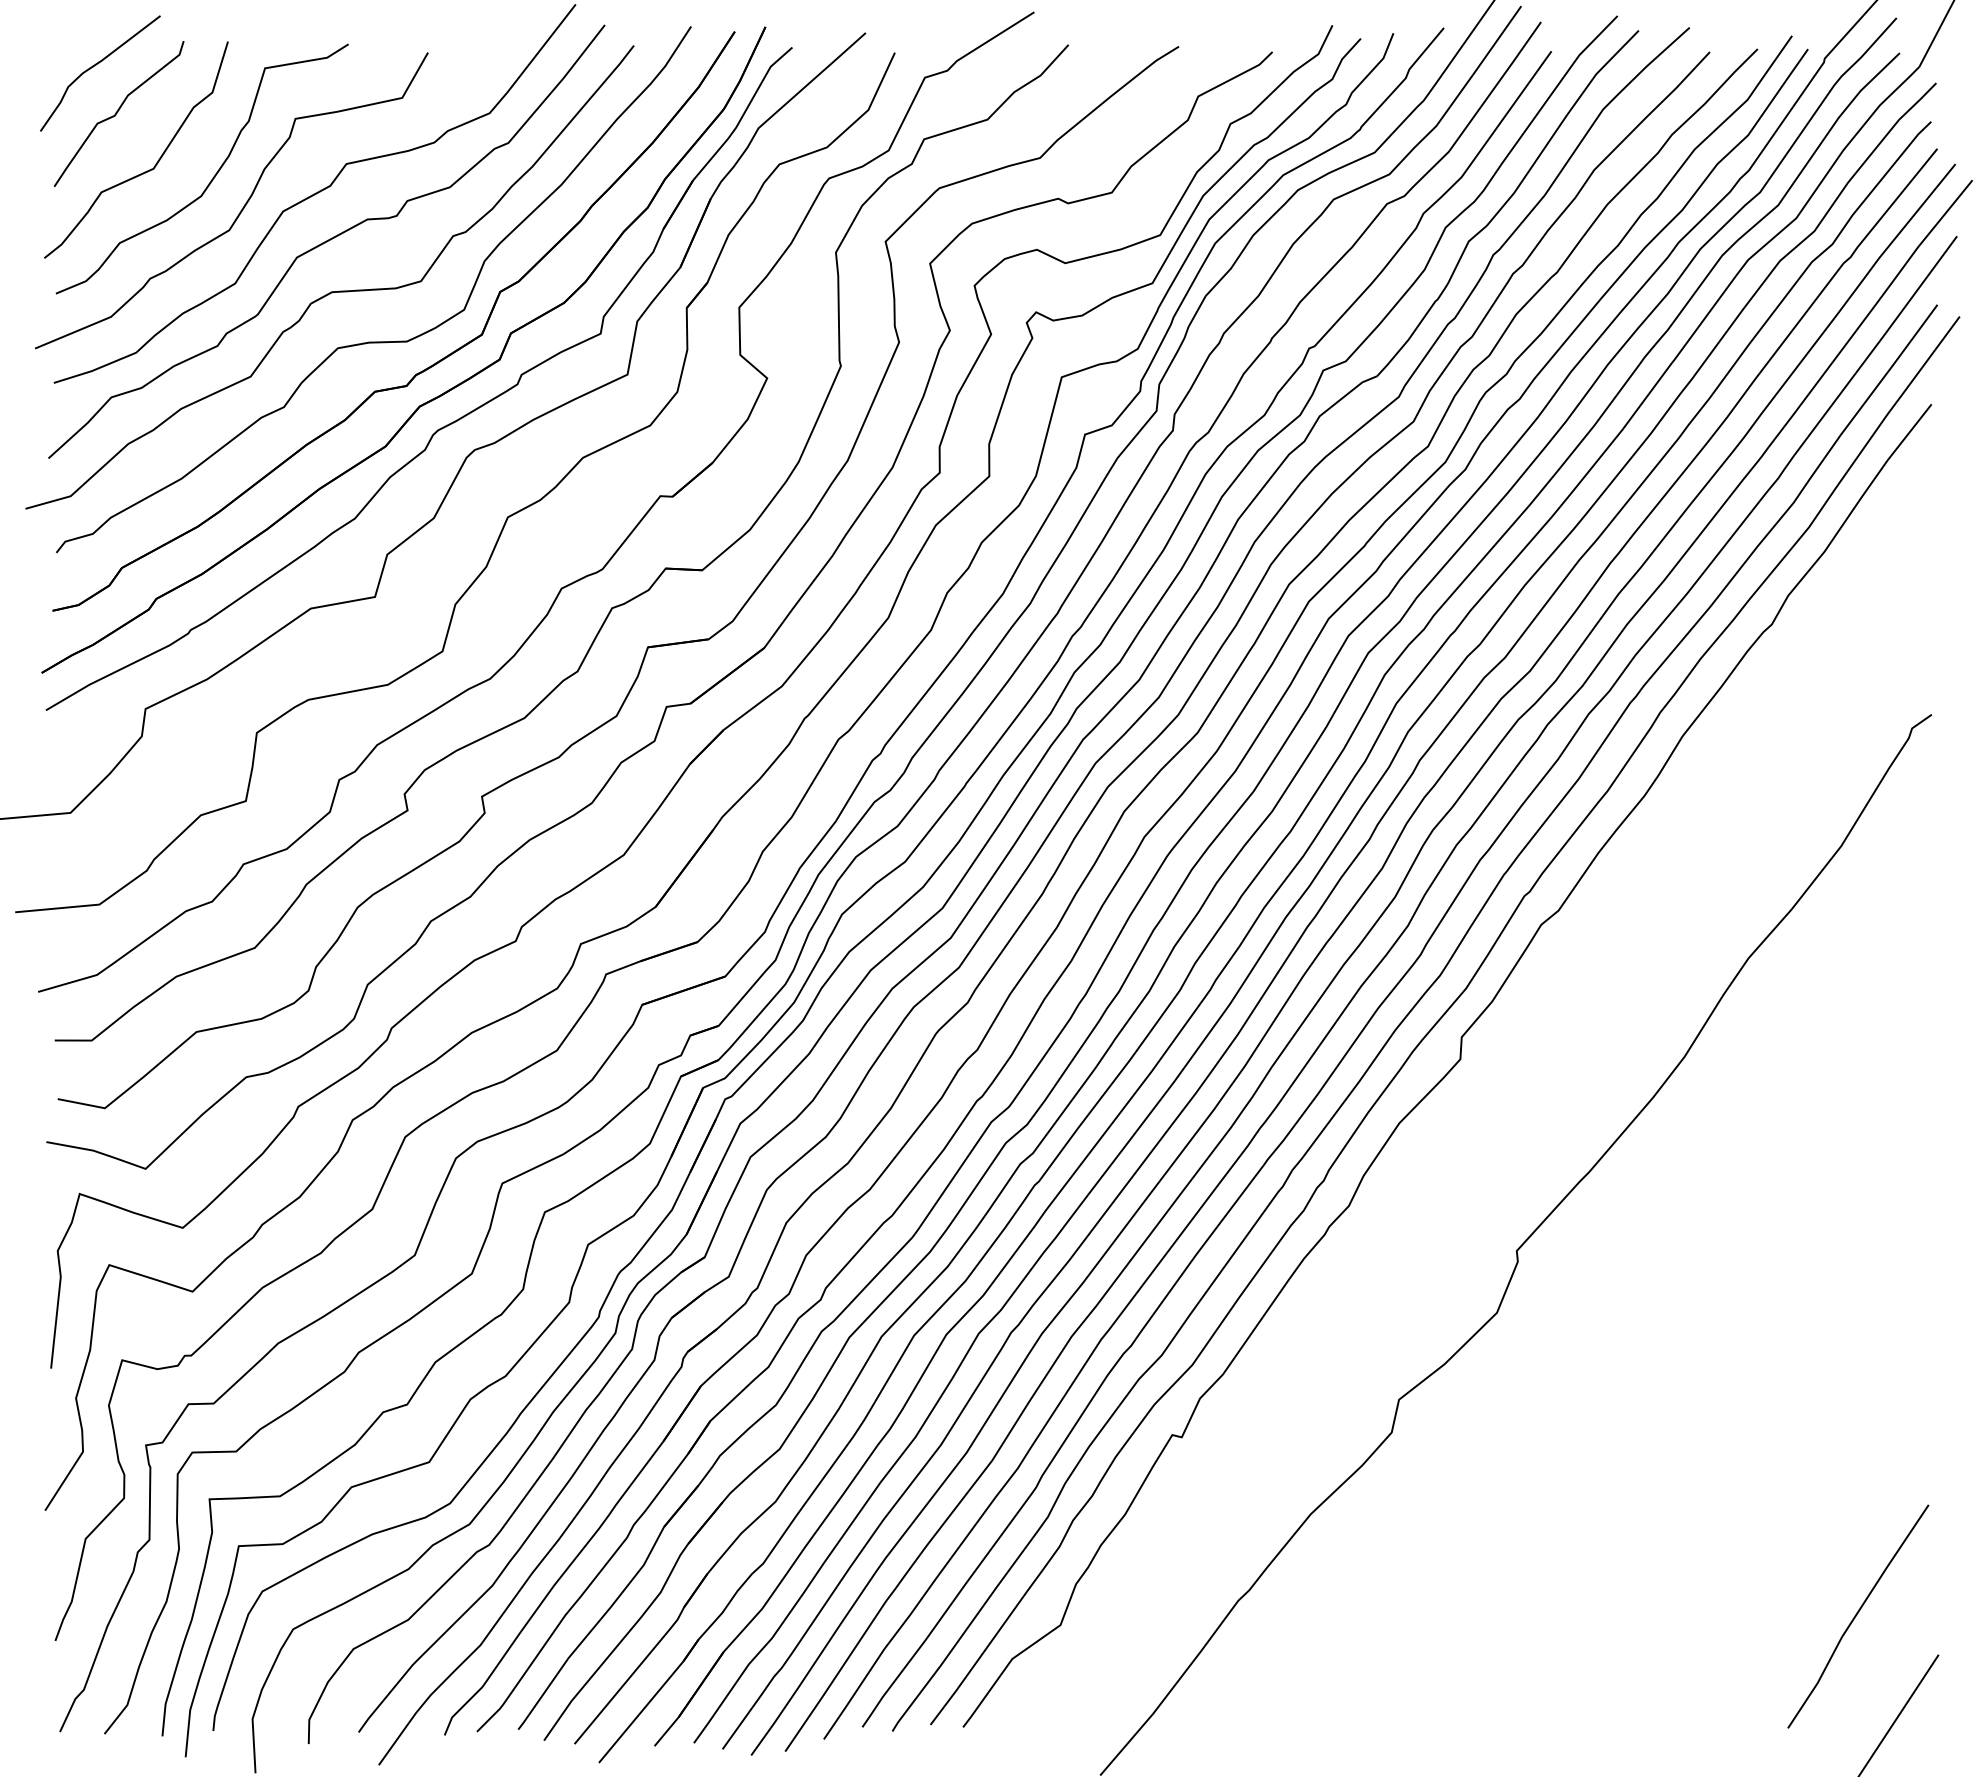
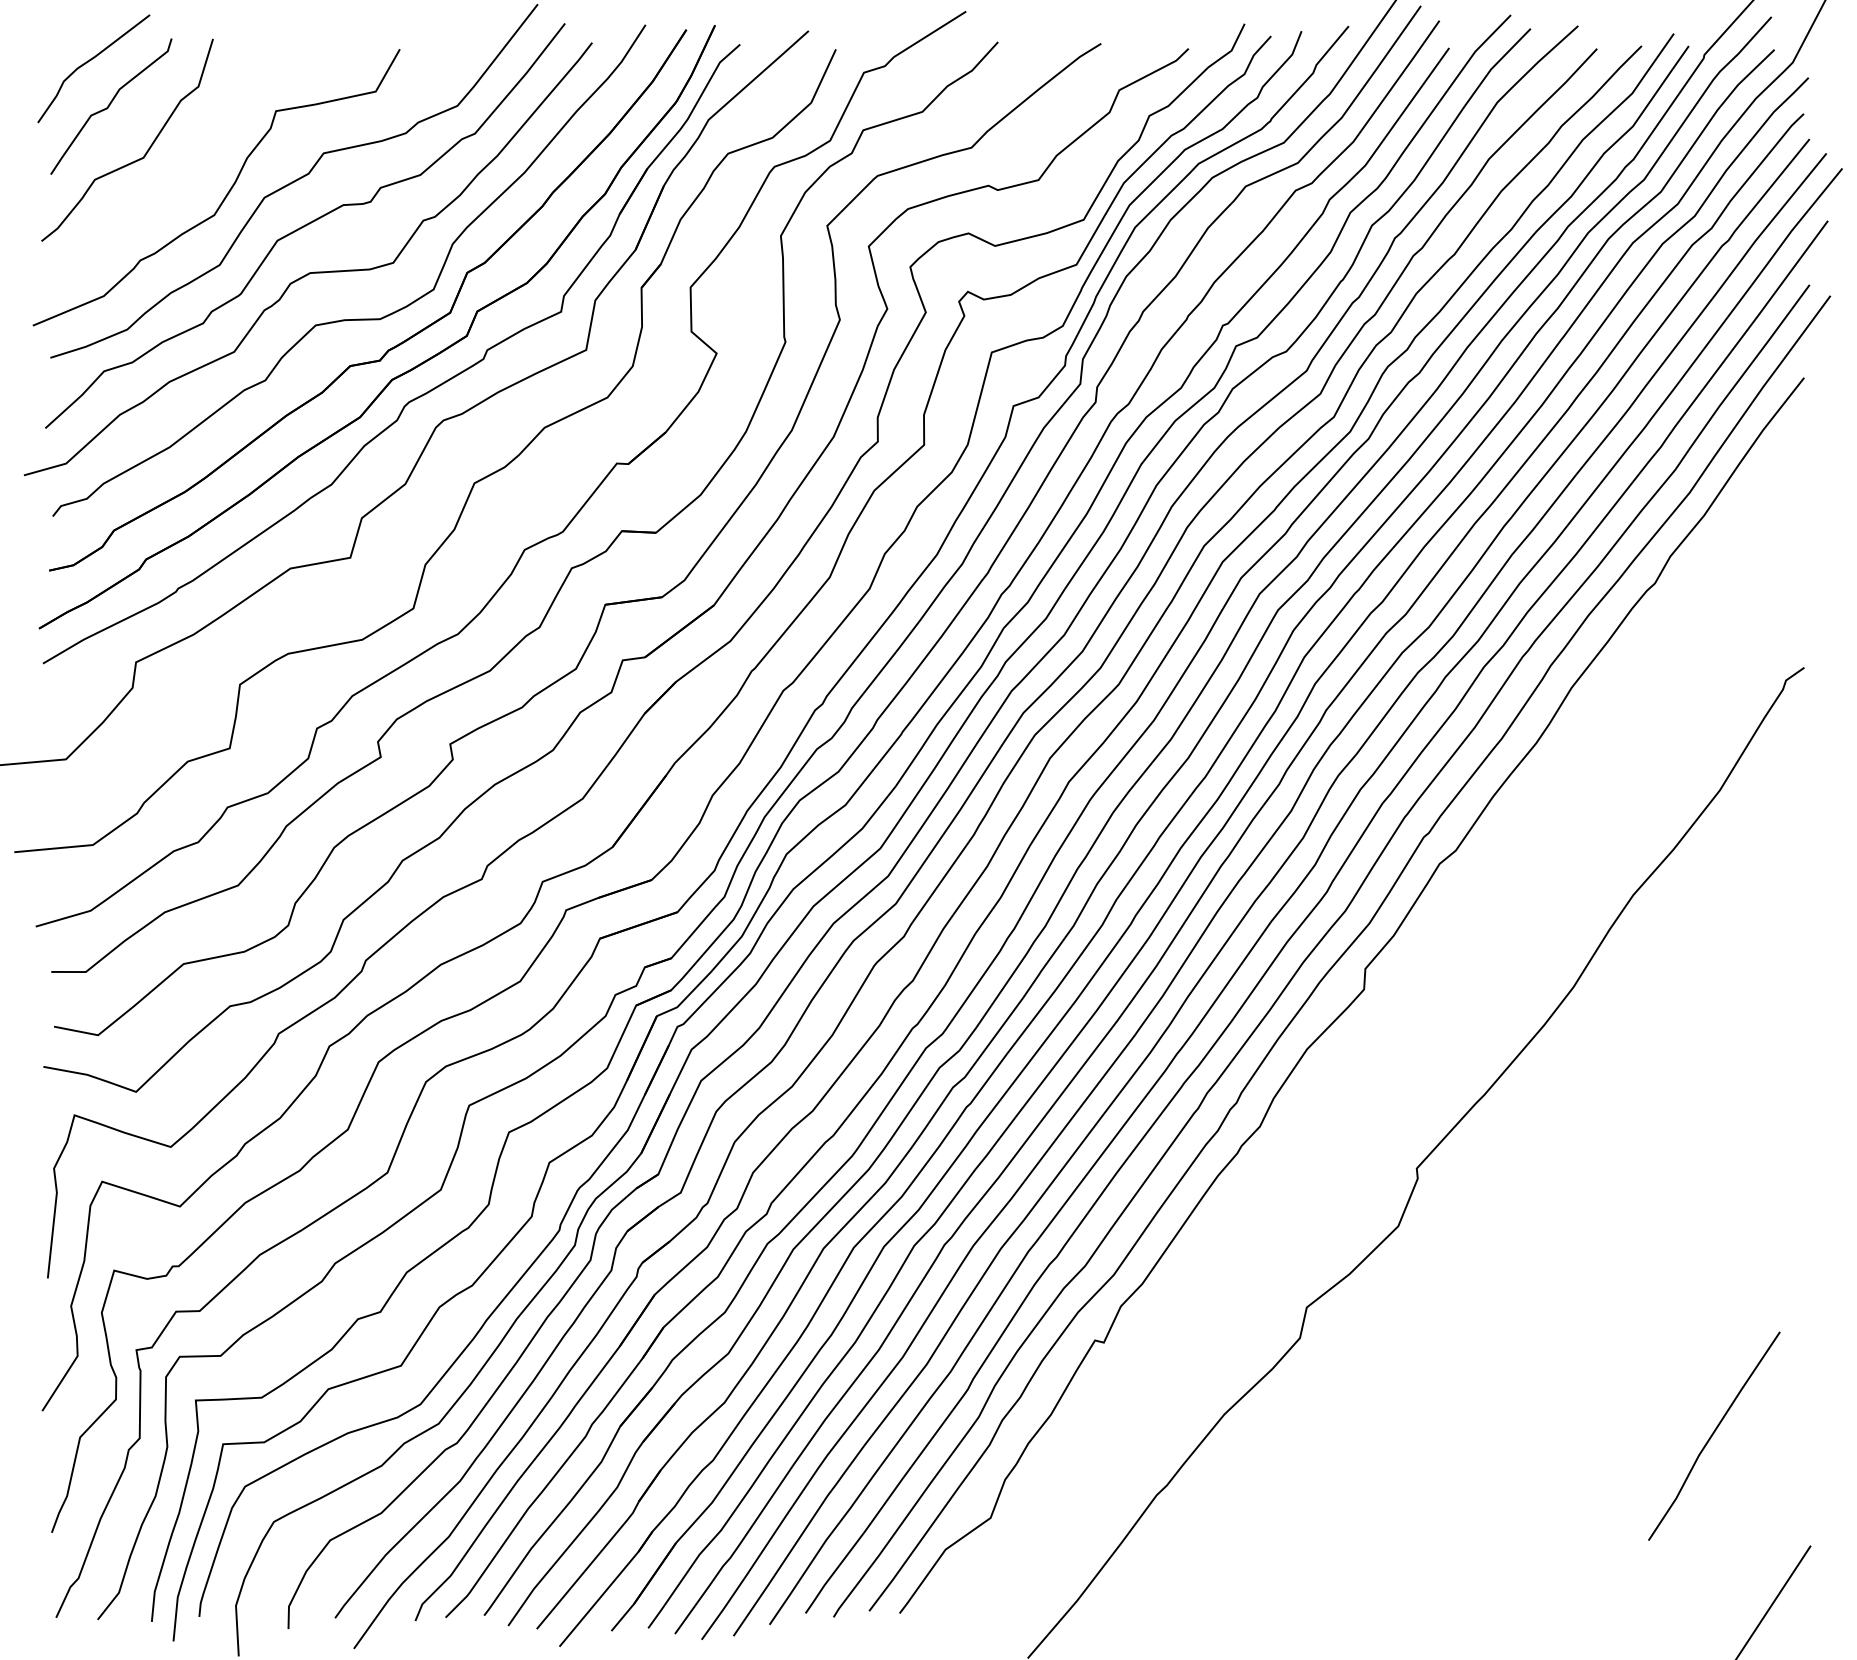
curve: (212, 177) -> (198, 165), removed
line: (1857, 1615) -> (1713, 1435), moved

